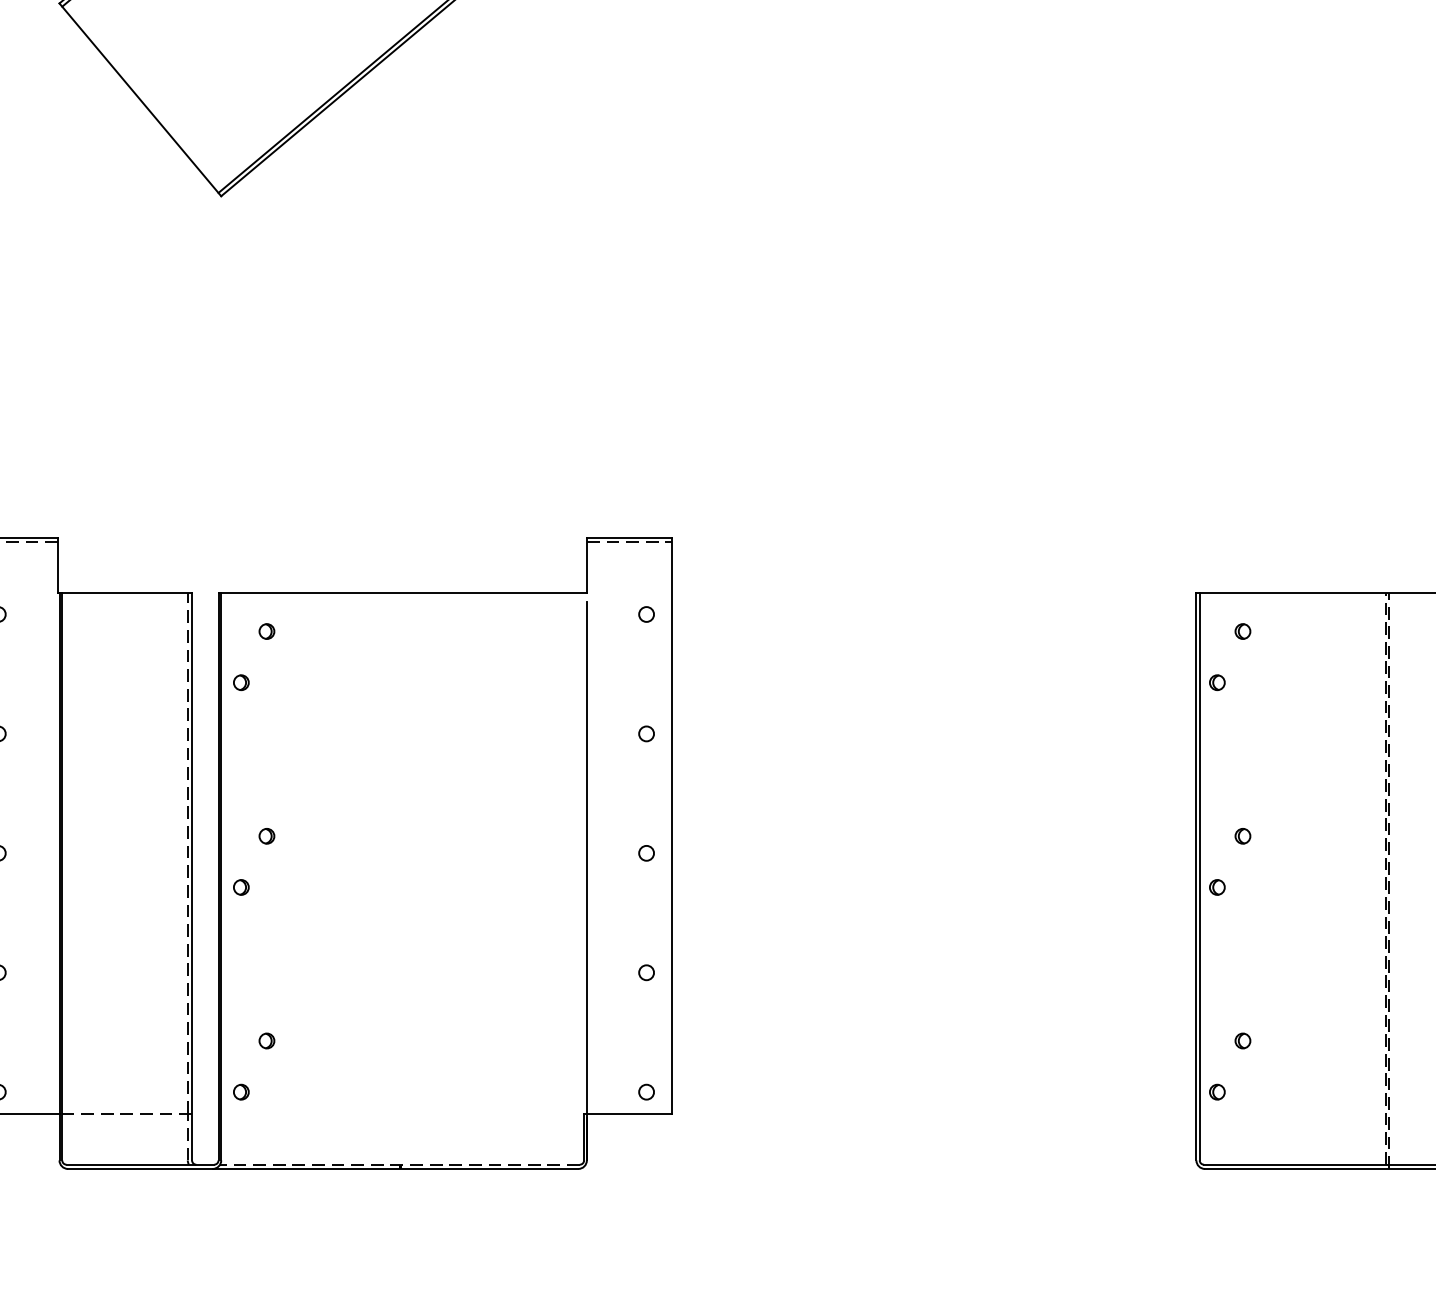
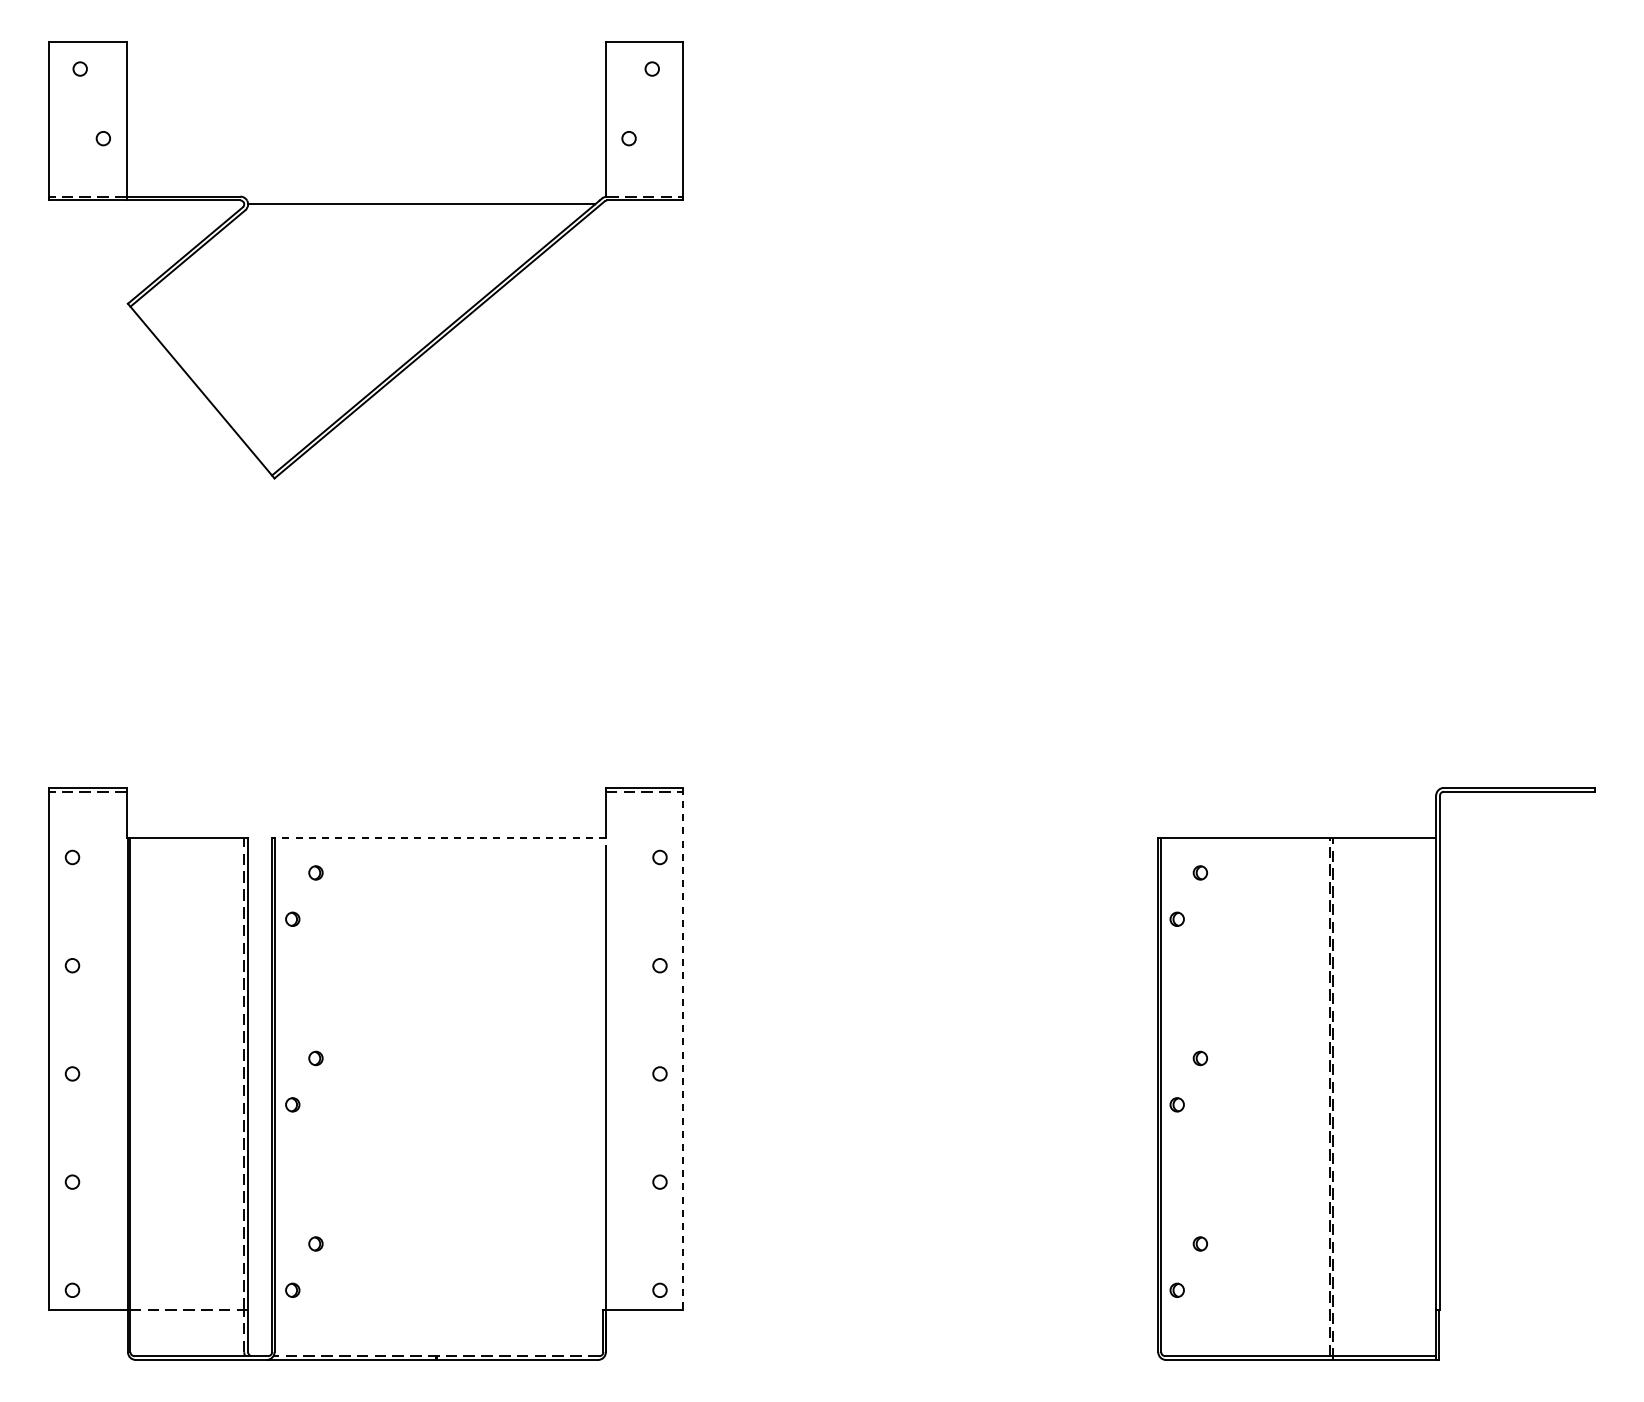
line: (402, 593) -> (438, 838), solid -> dashed
line: (672, 825) -> (683, 1048), solid -> dashed

